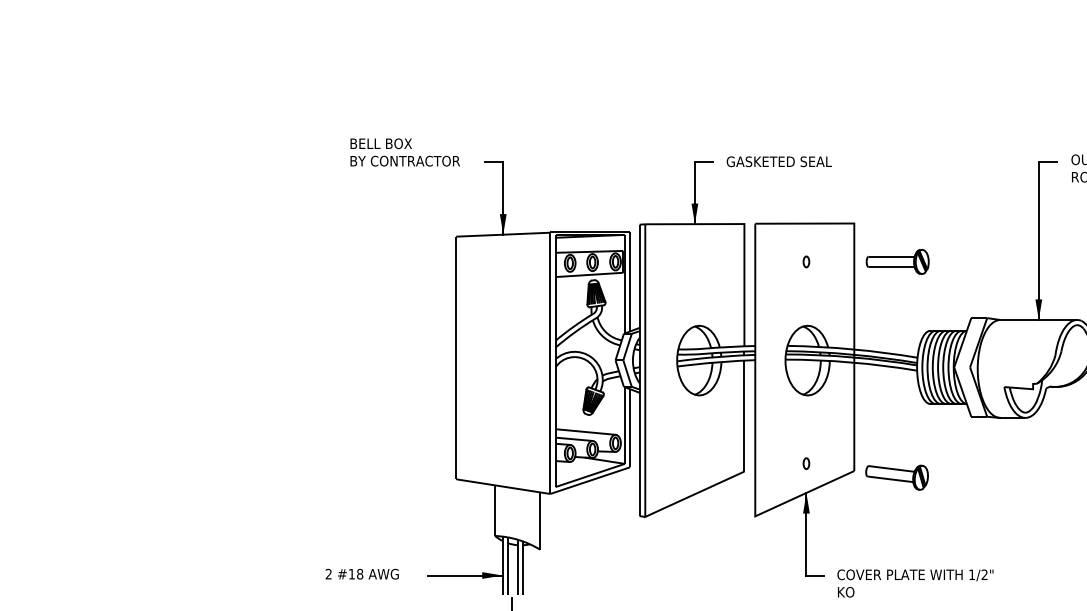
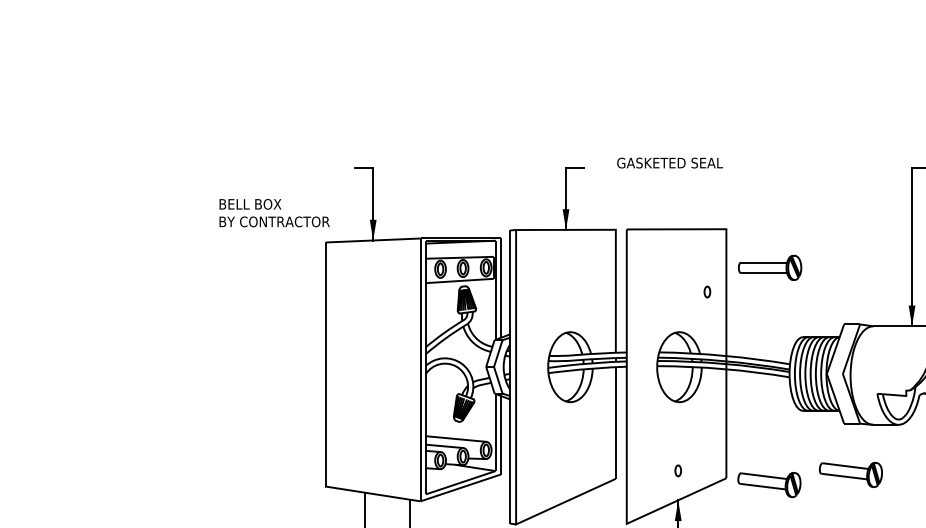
text: (404, 152) -> (273, 213), moved
text: (778, 161) -> (669, 162), moved
part: (806, 261) -> (707, 291), moved
part: (977, 467) -> (850, 474), added

